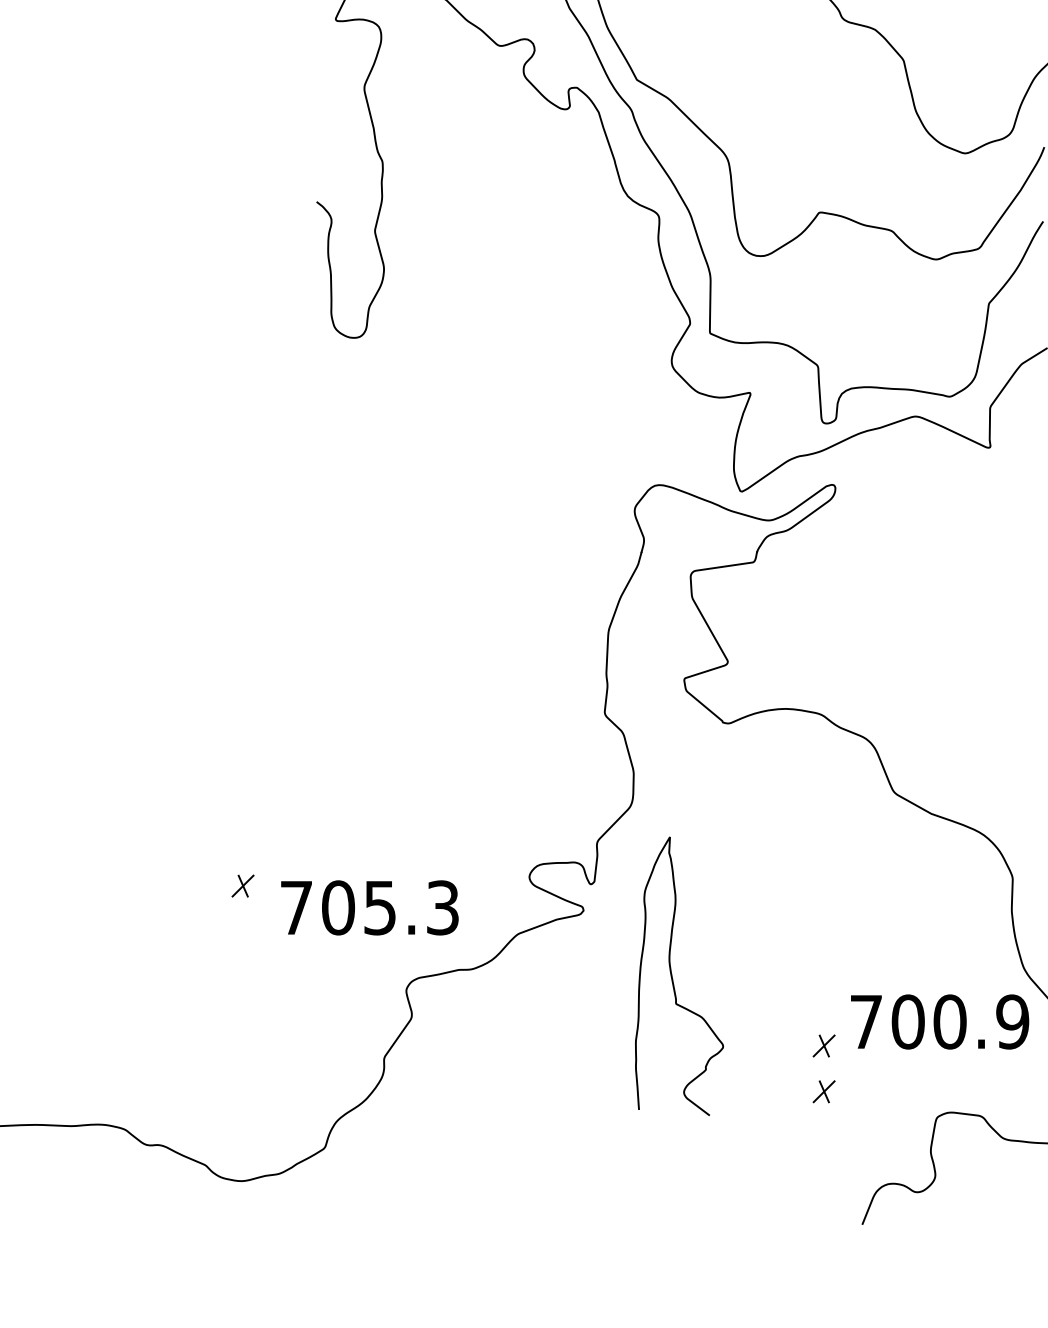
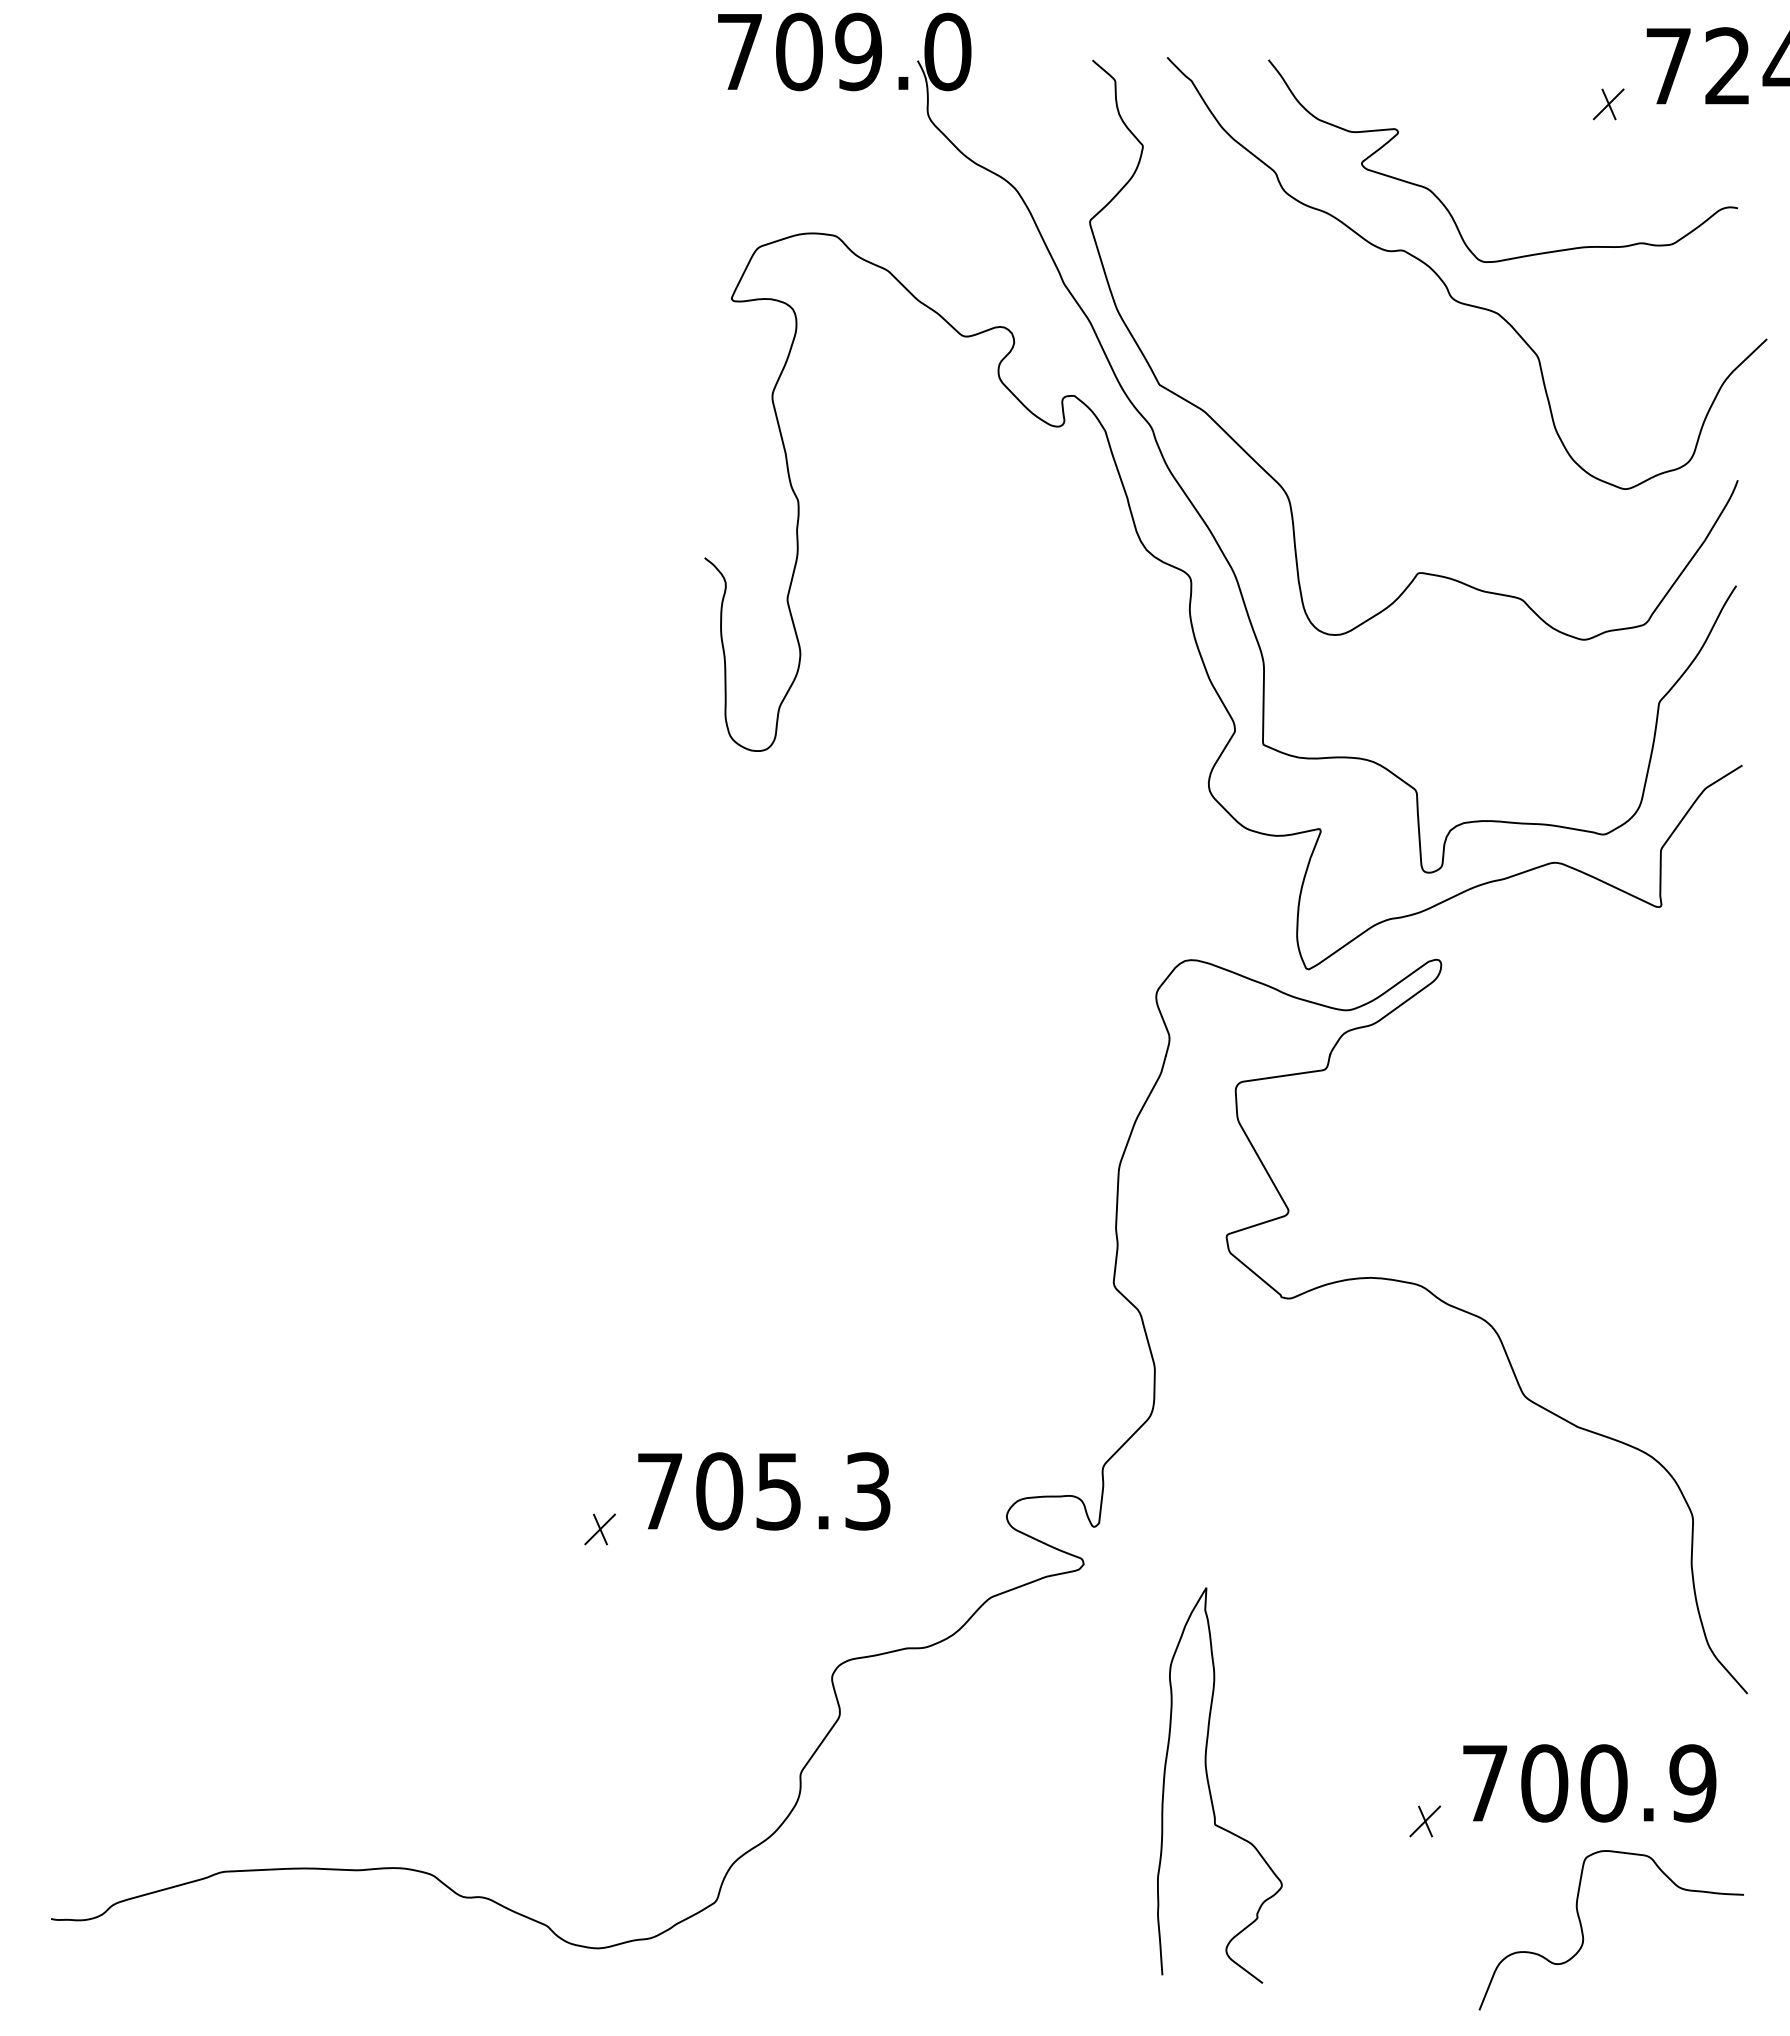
text: (370, 907) -> (764, 1491), moved
curve: (672, 978) -> (1210, 1788), moved
text: (939, 1022) -> (1589, 1783), moved
part: (824, 1046) -> (1425, 1756), removed

